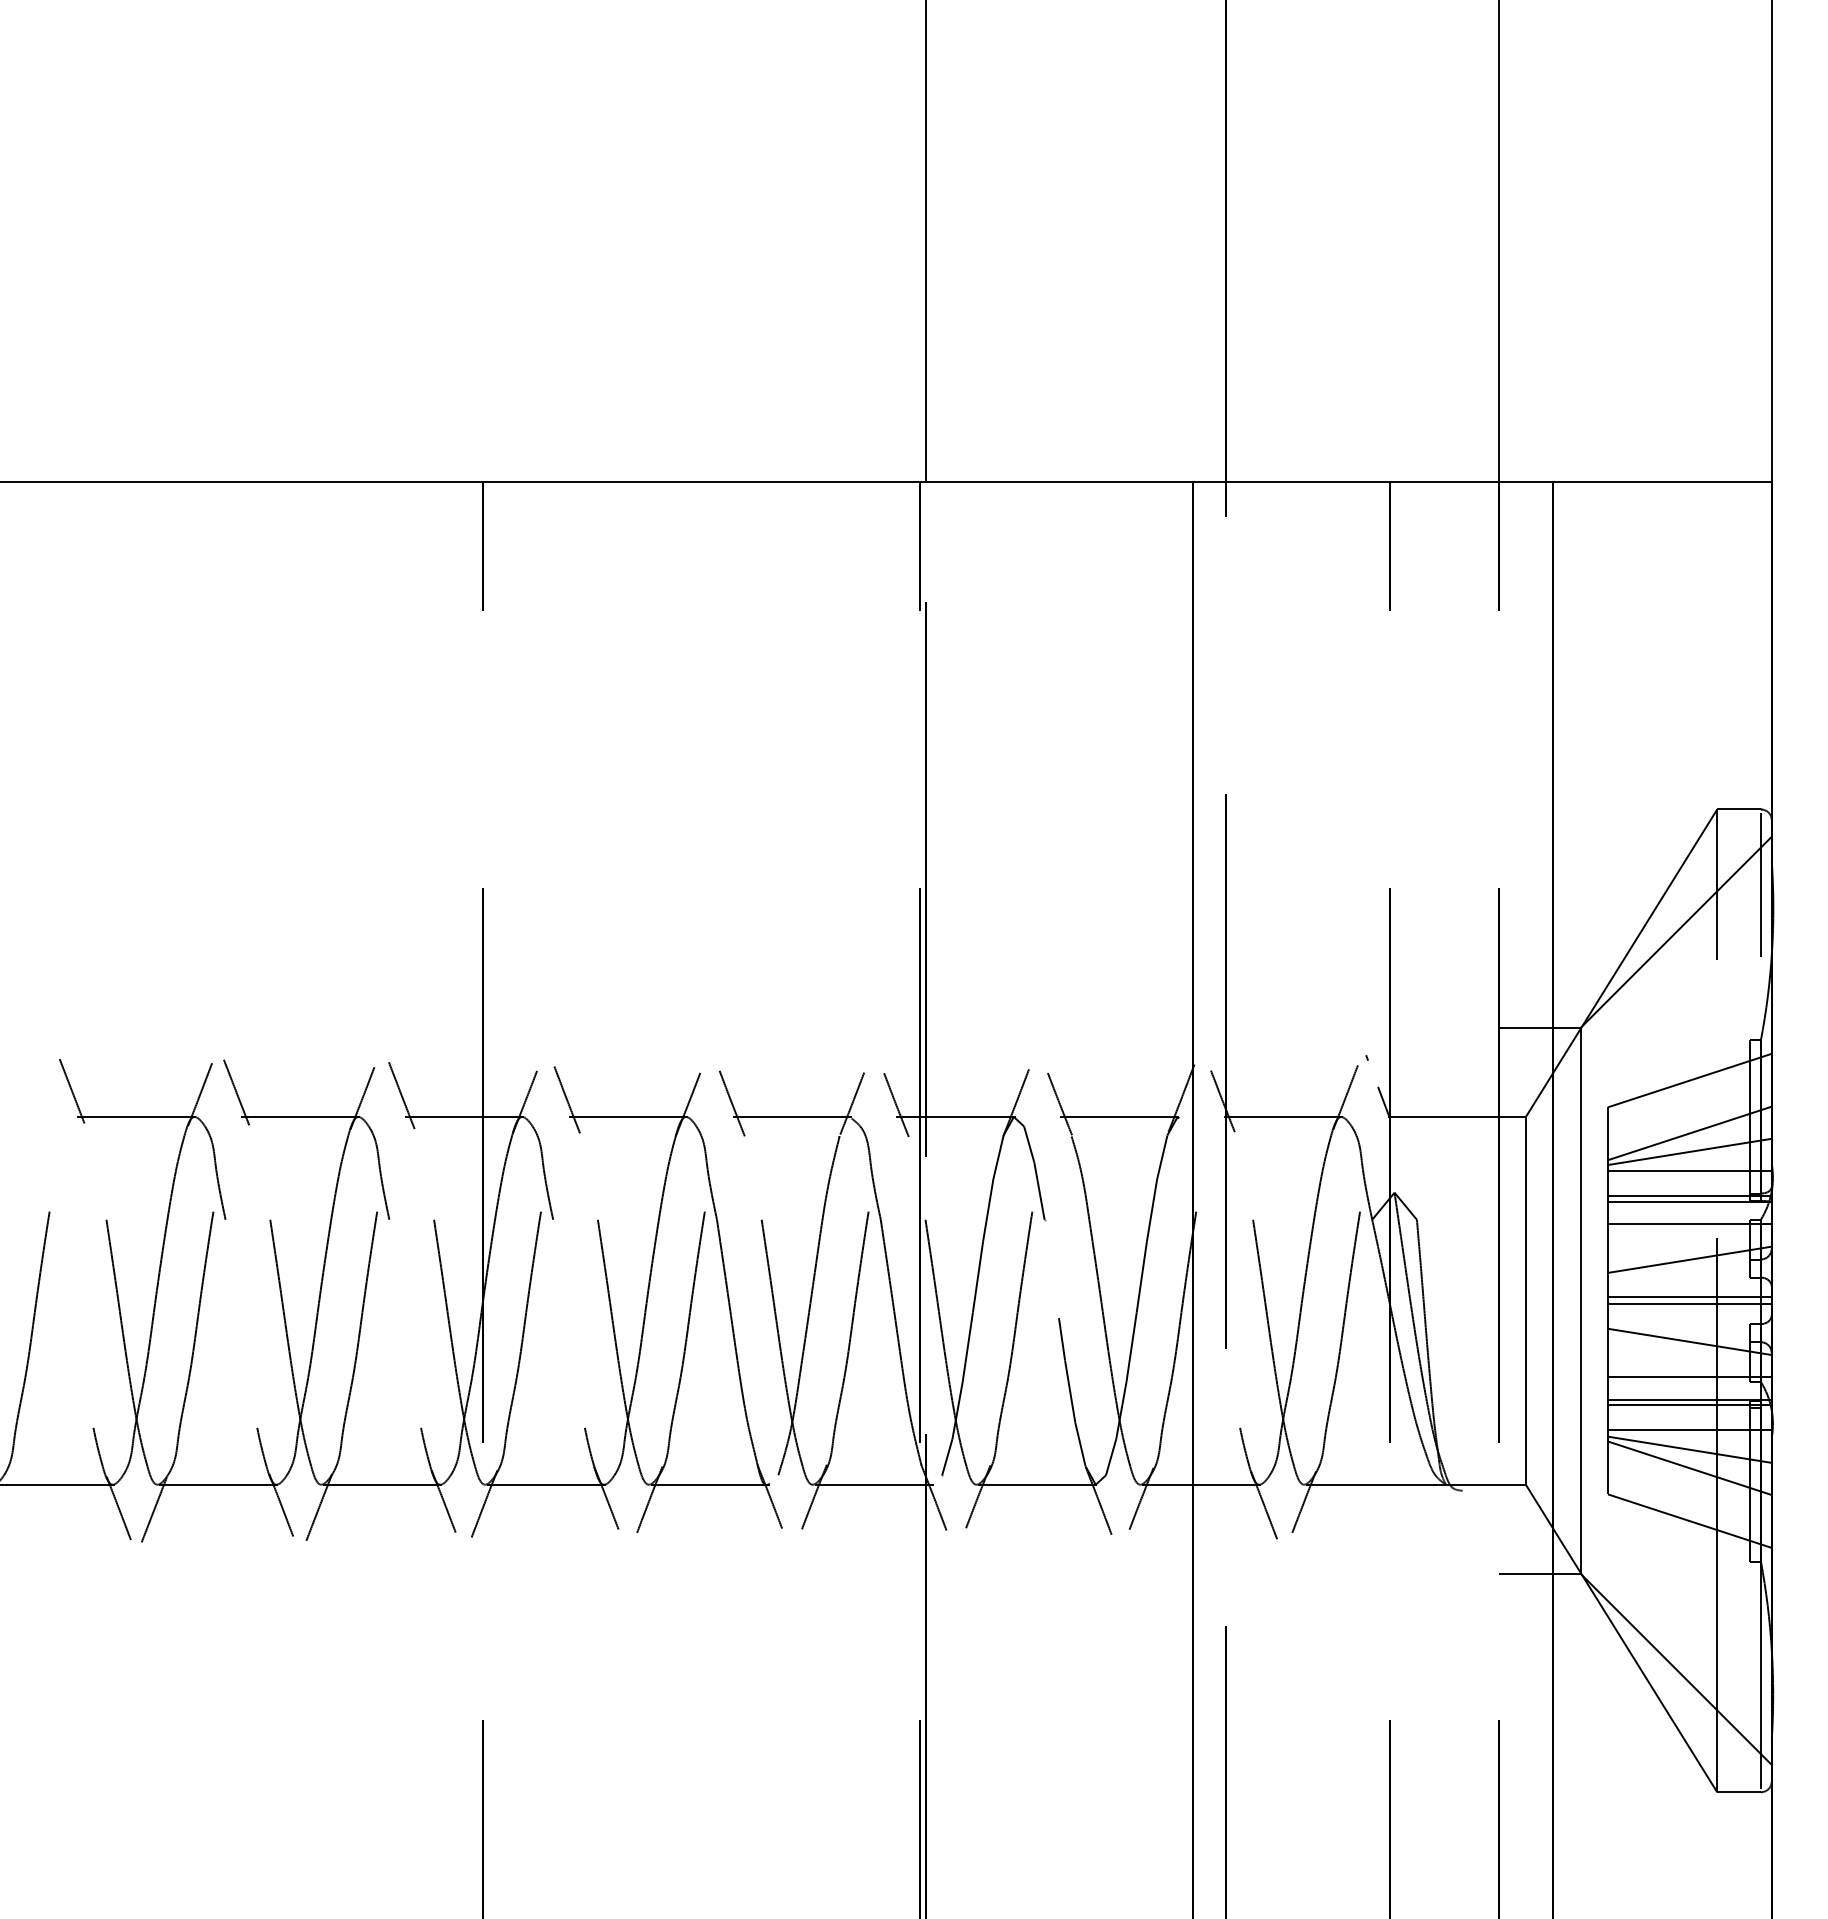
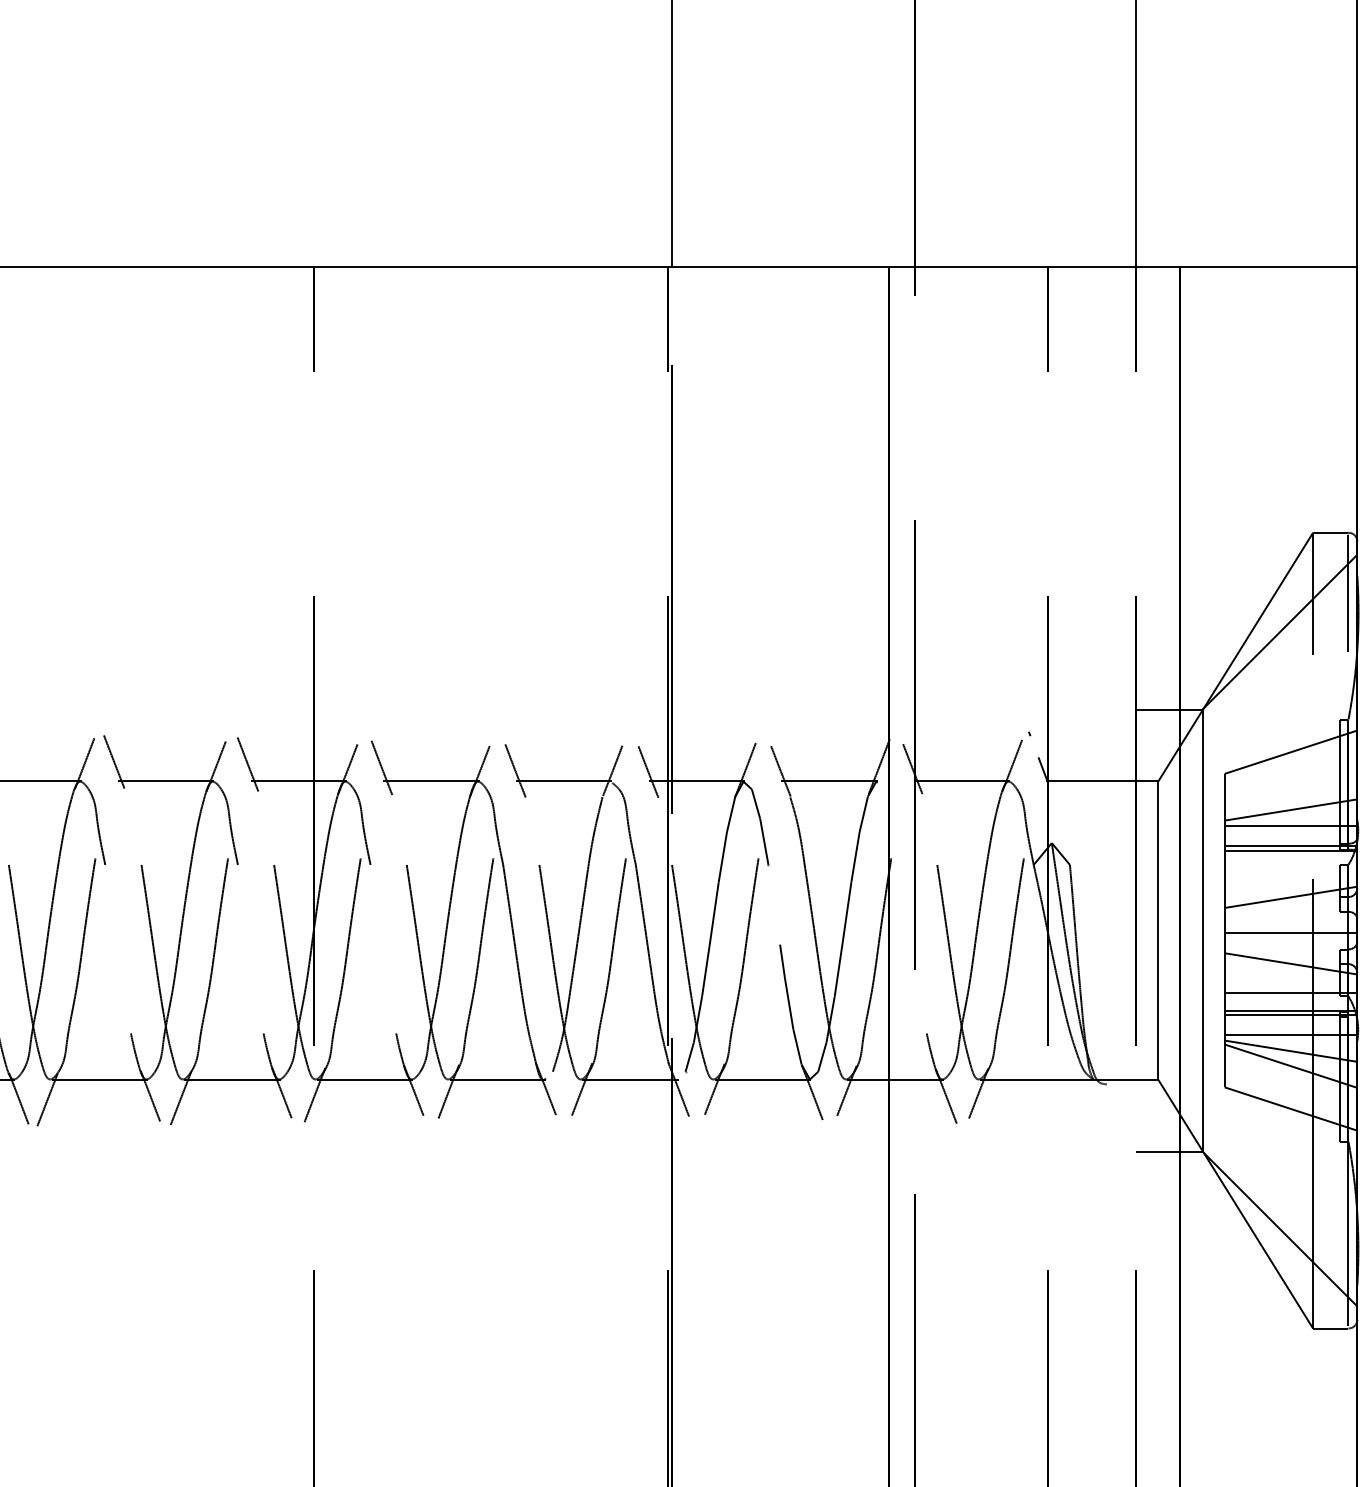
line: (1689, 1133) -> (1290, 795), removed
line: (1689, 1224) -> (1290, 868), removed
line: (1689, 1297) -> (1290, 927), removed

